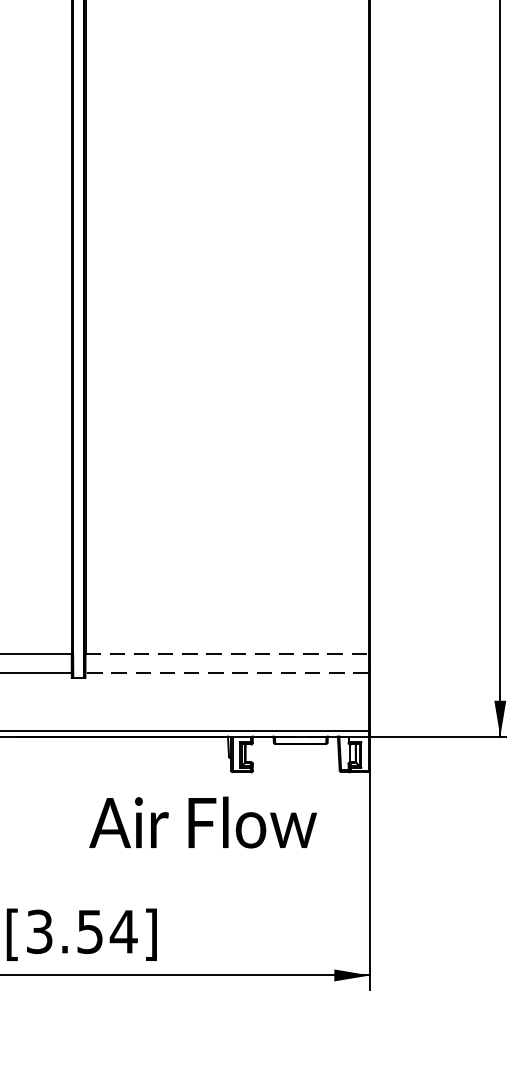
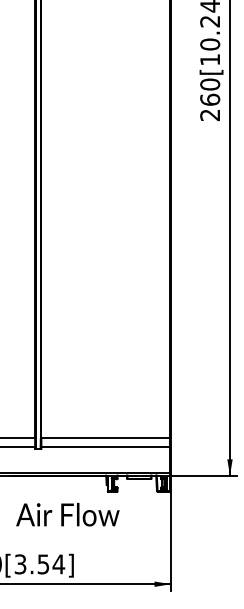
line: (228, 654) -> (106, 438), dashed -> solid
line: (226, 672) -> (105, 446), dashed -> solid
text: (202, 822) -> (67, 514), moved

